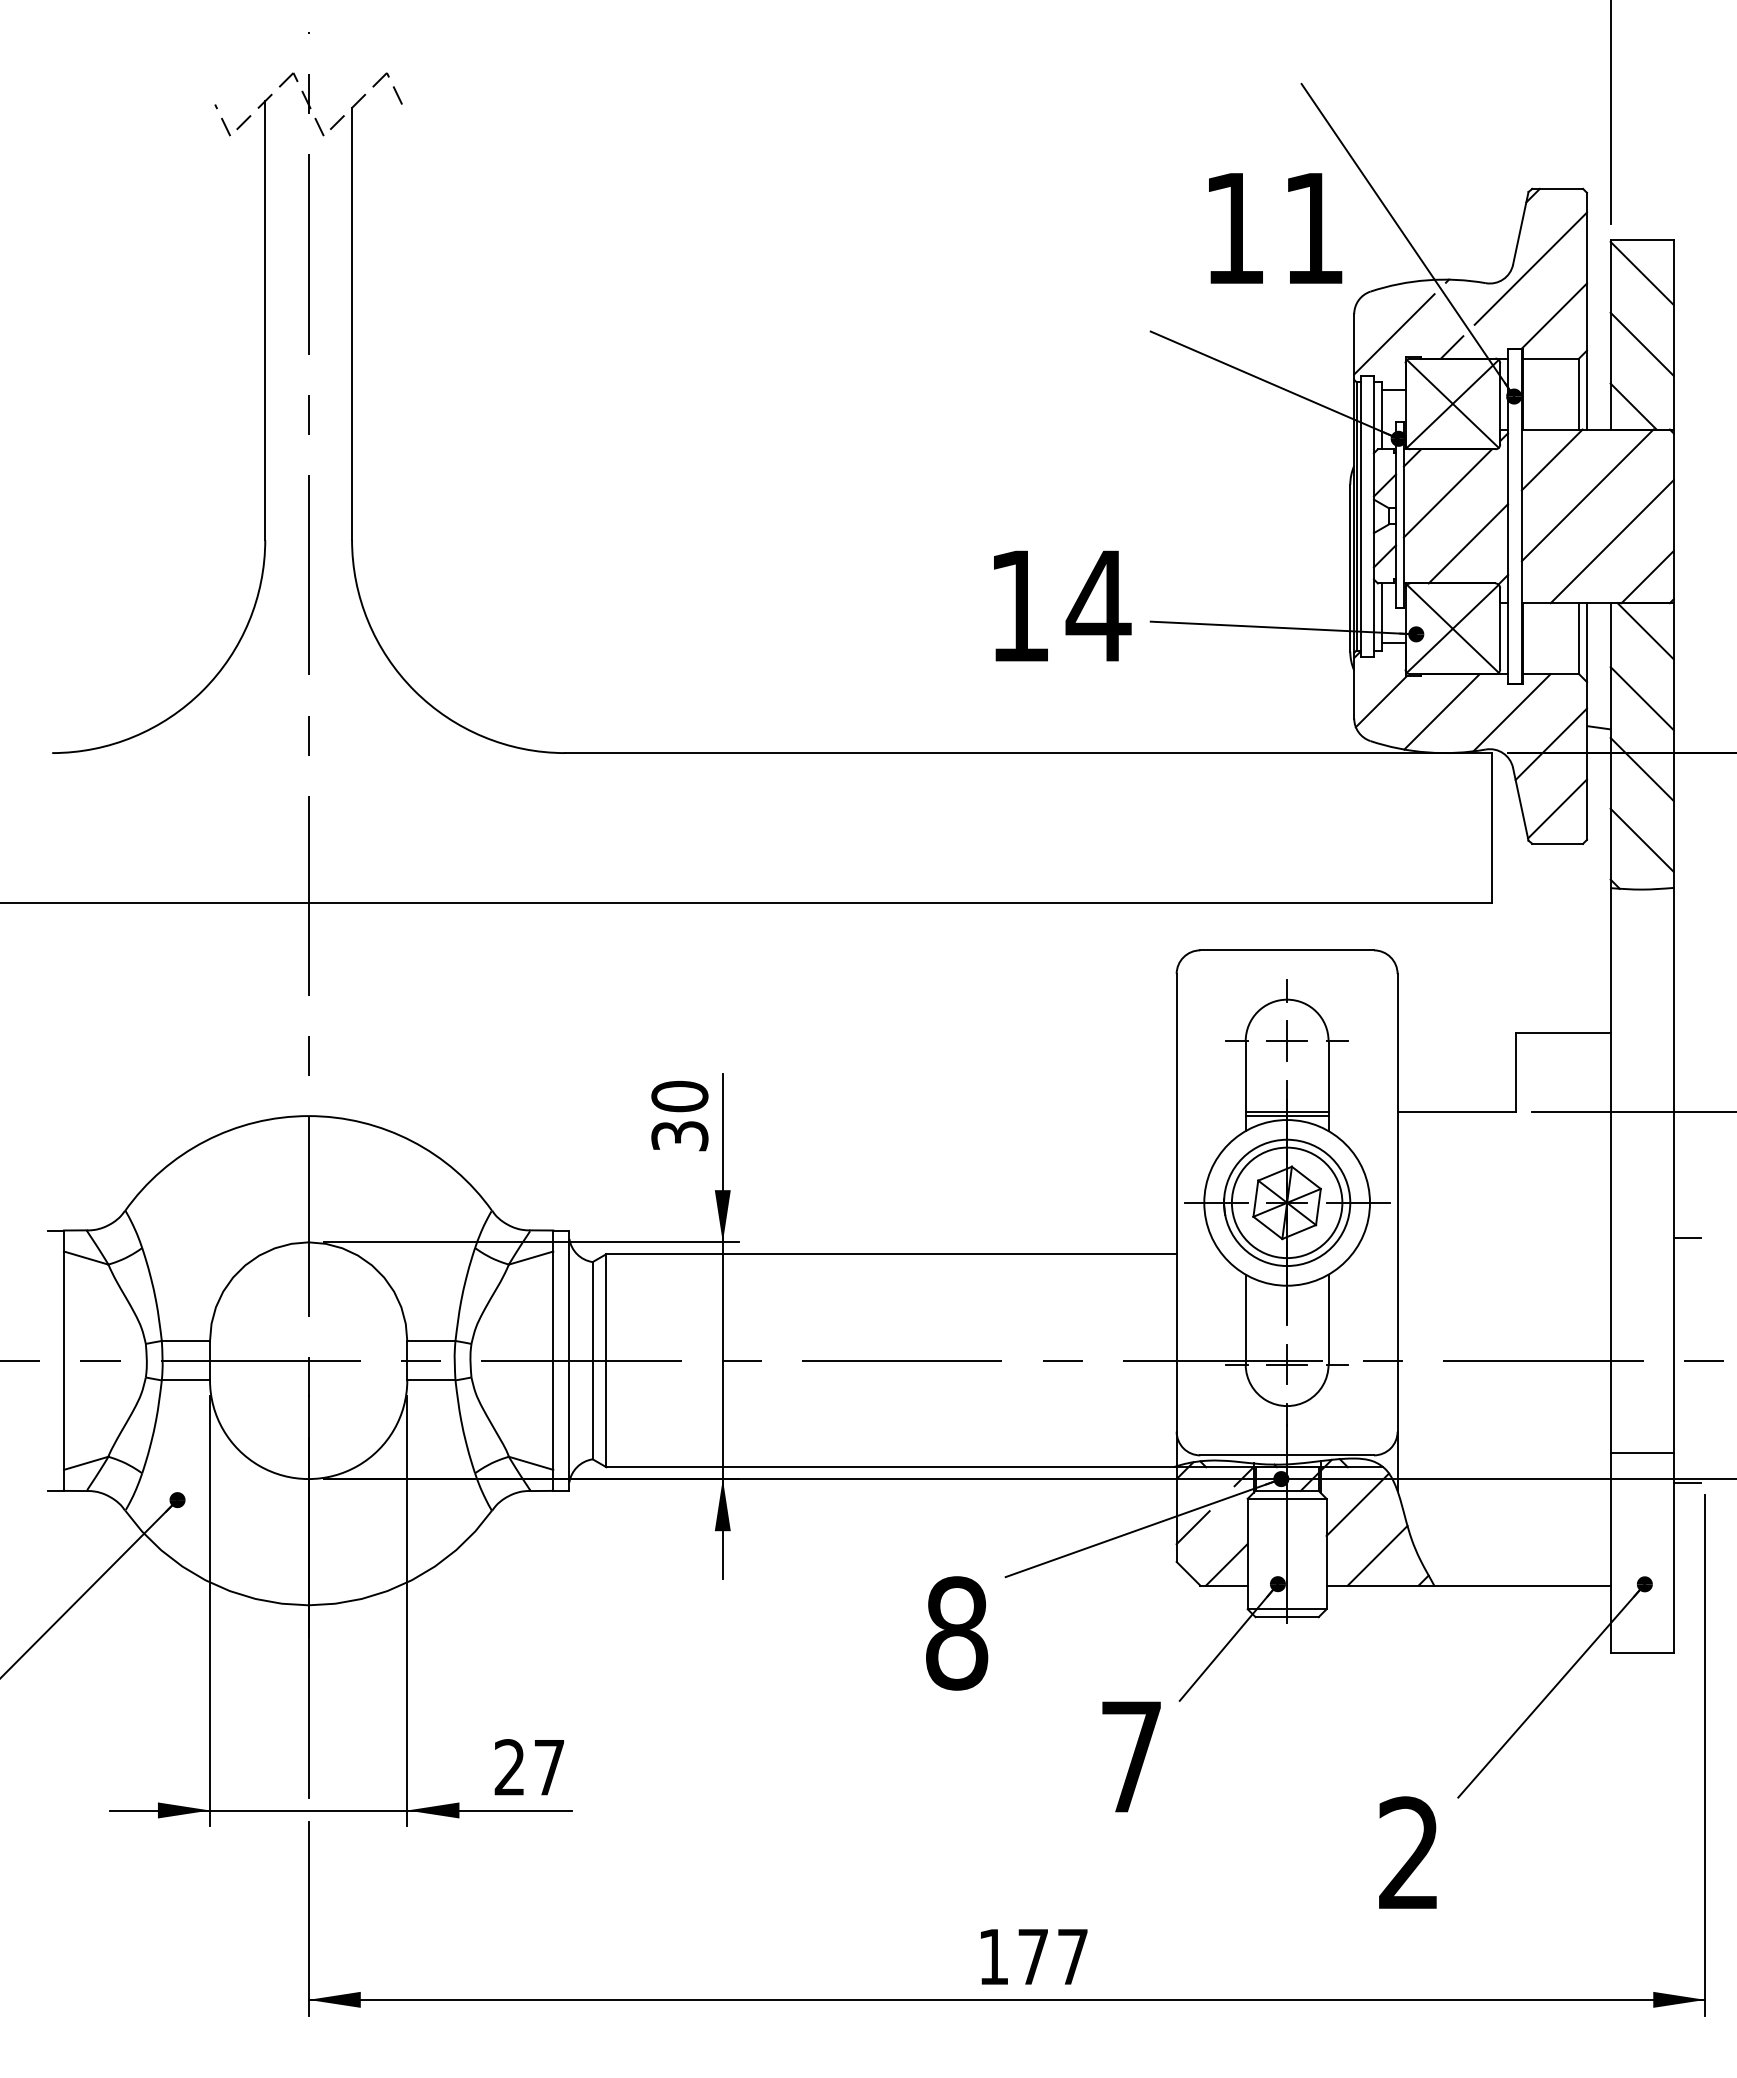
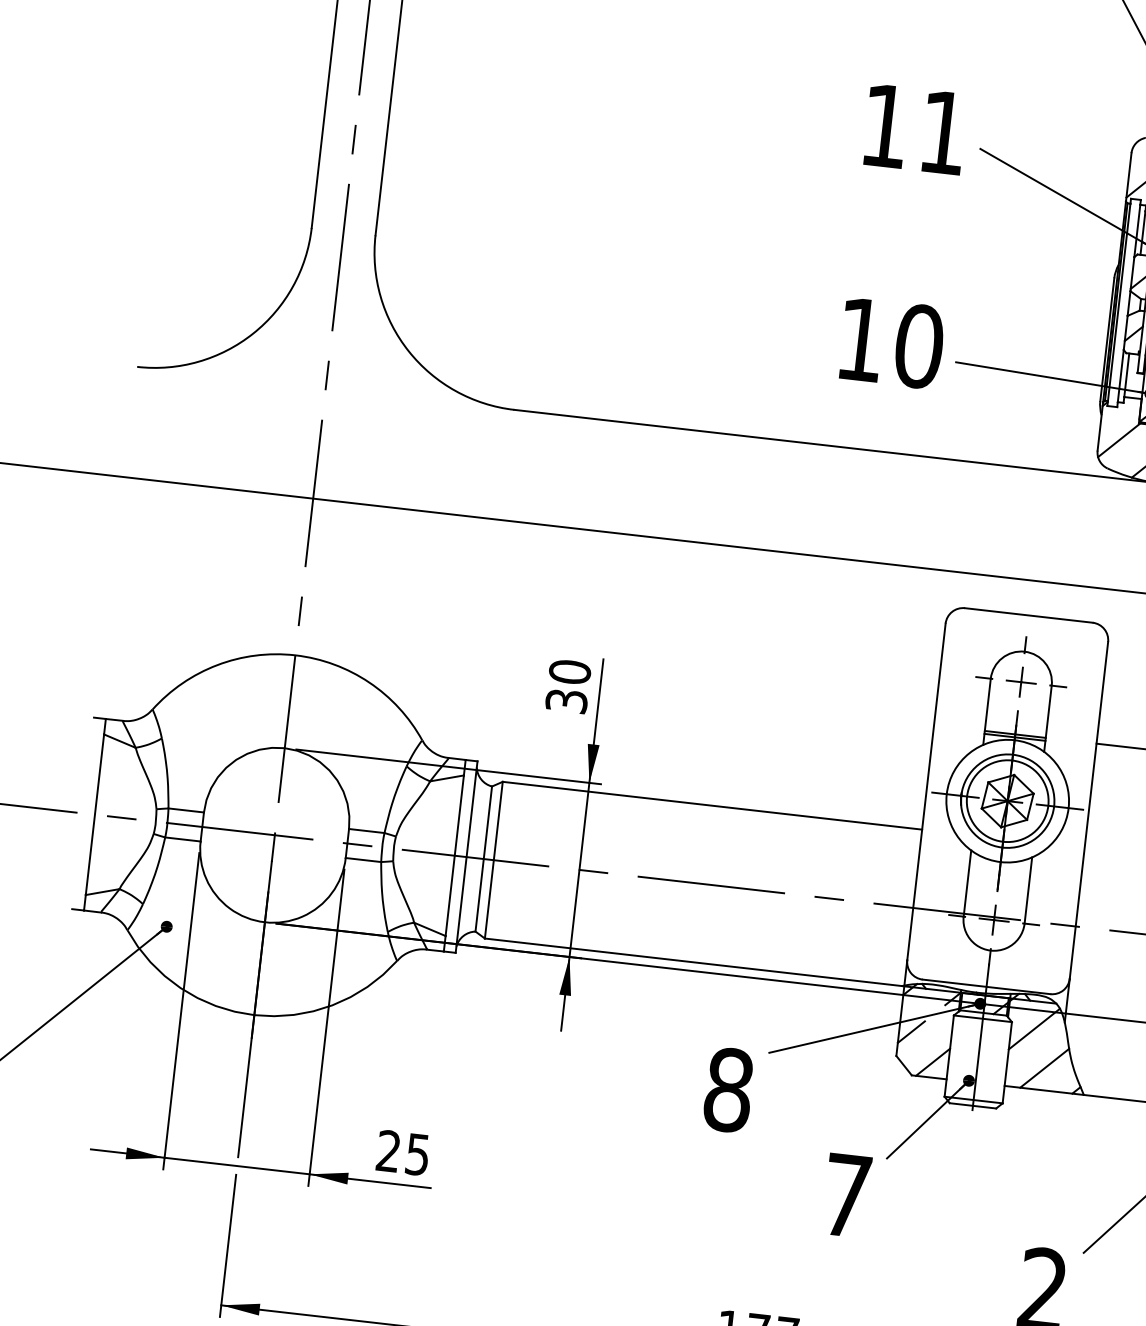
text: (1275, 228) -> (915, 129), moved
text: (1098, 605) -> (919, 346), 14 -> 10
text: (548, 1768) -> (417, 1155), 27 -> 25

